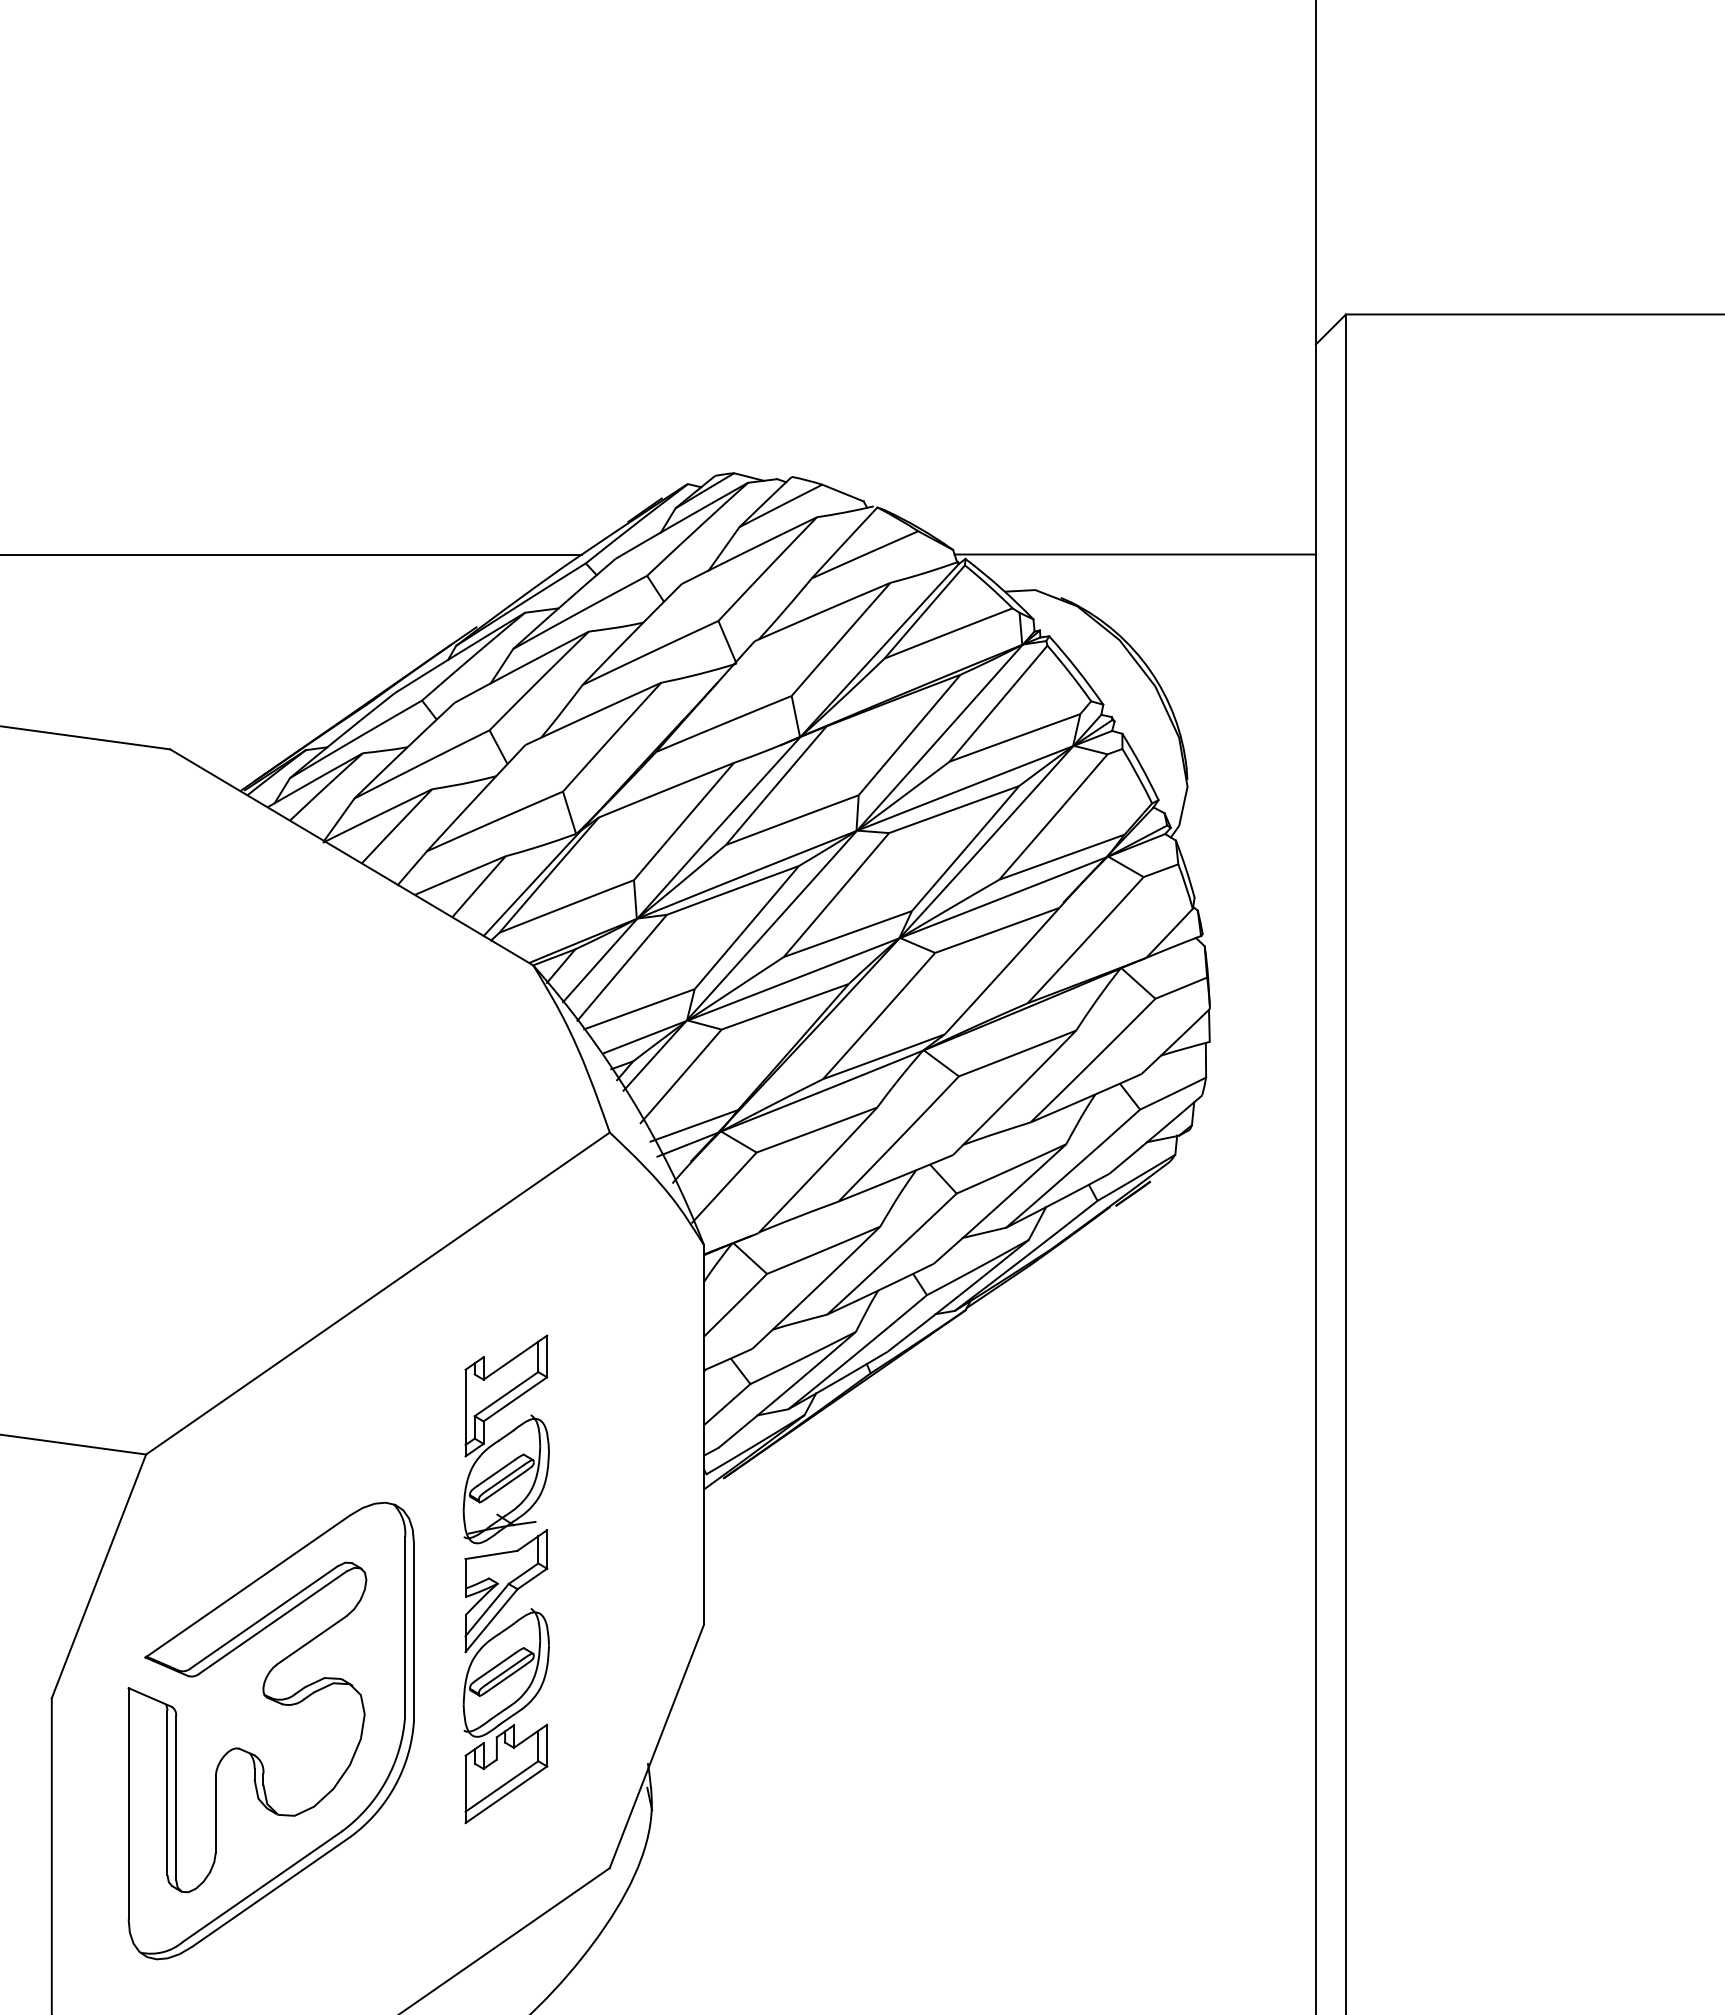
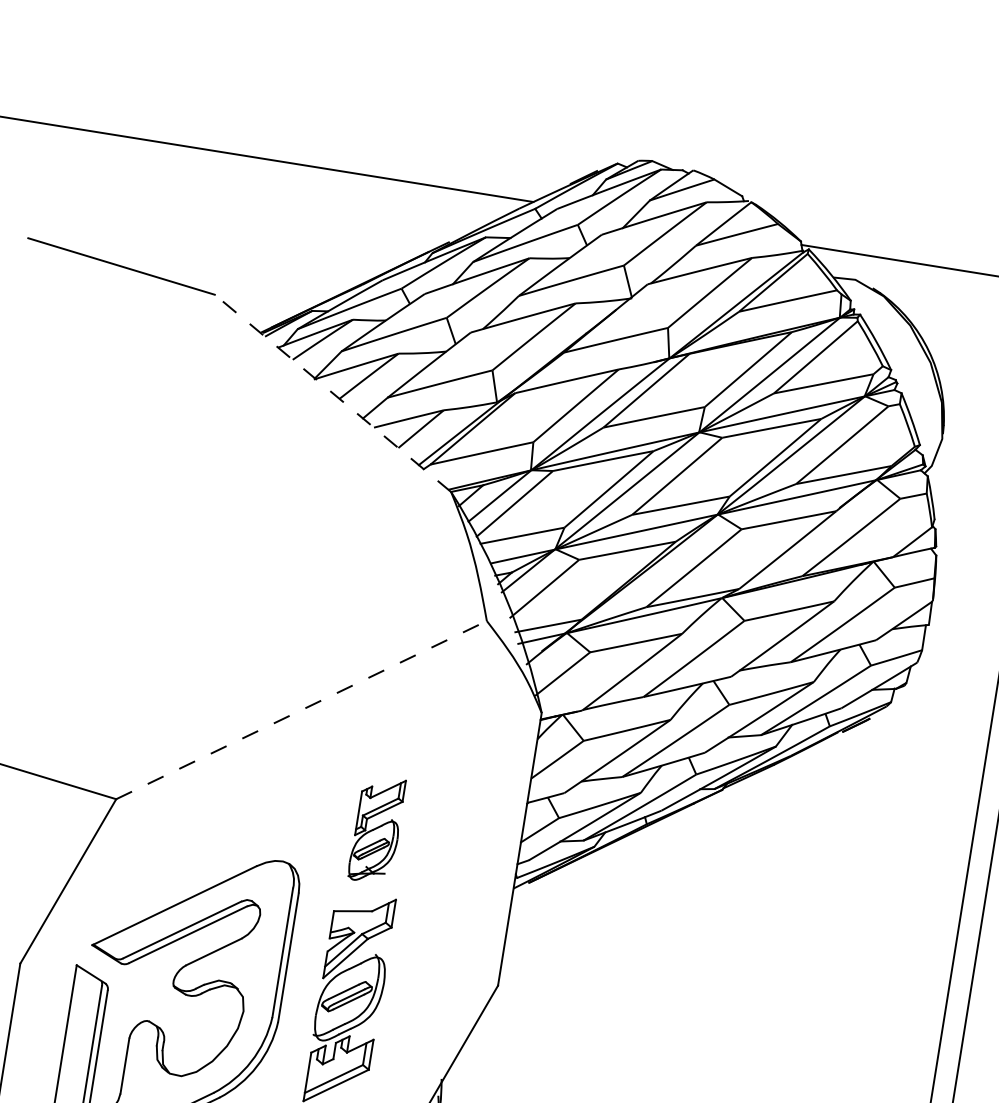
line: (351, 857) -> (332, 393), solid -> dashed
line: (378, 1293) -> (301, 710), solid -> dashed
part: (505, 1439) -> (376, 829), size x0.7

